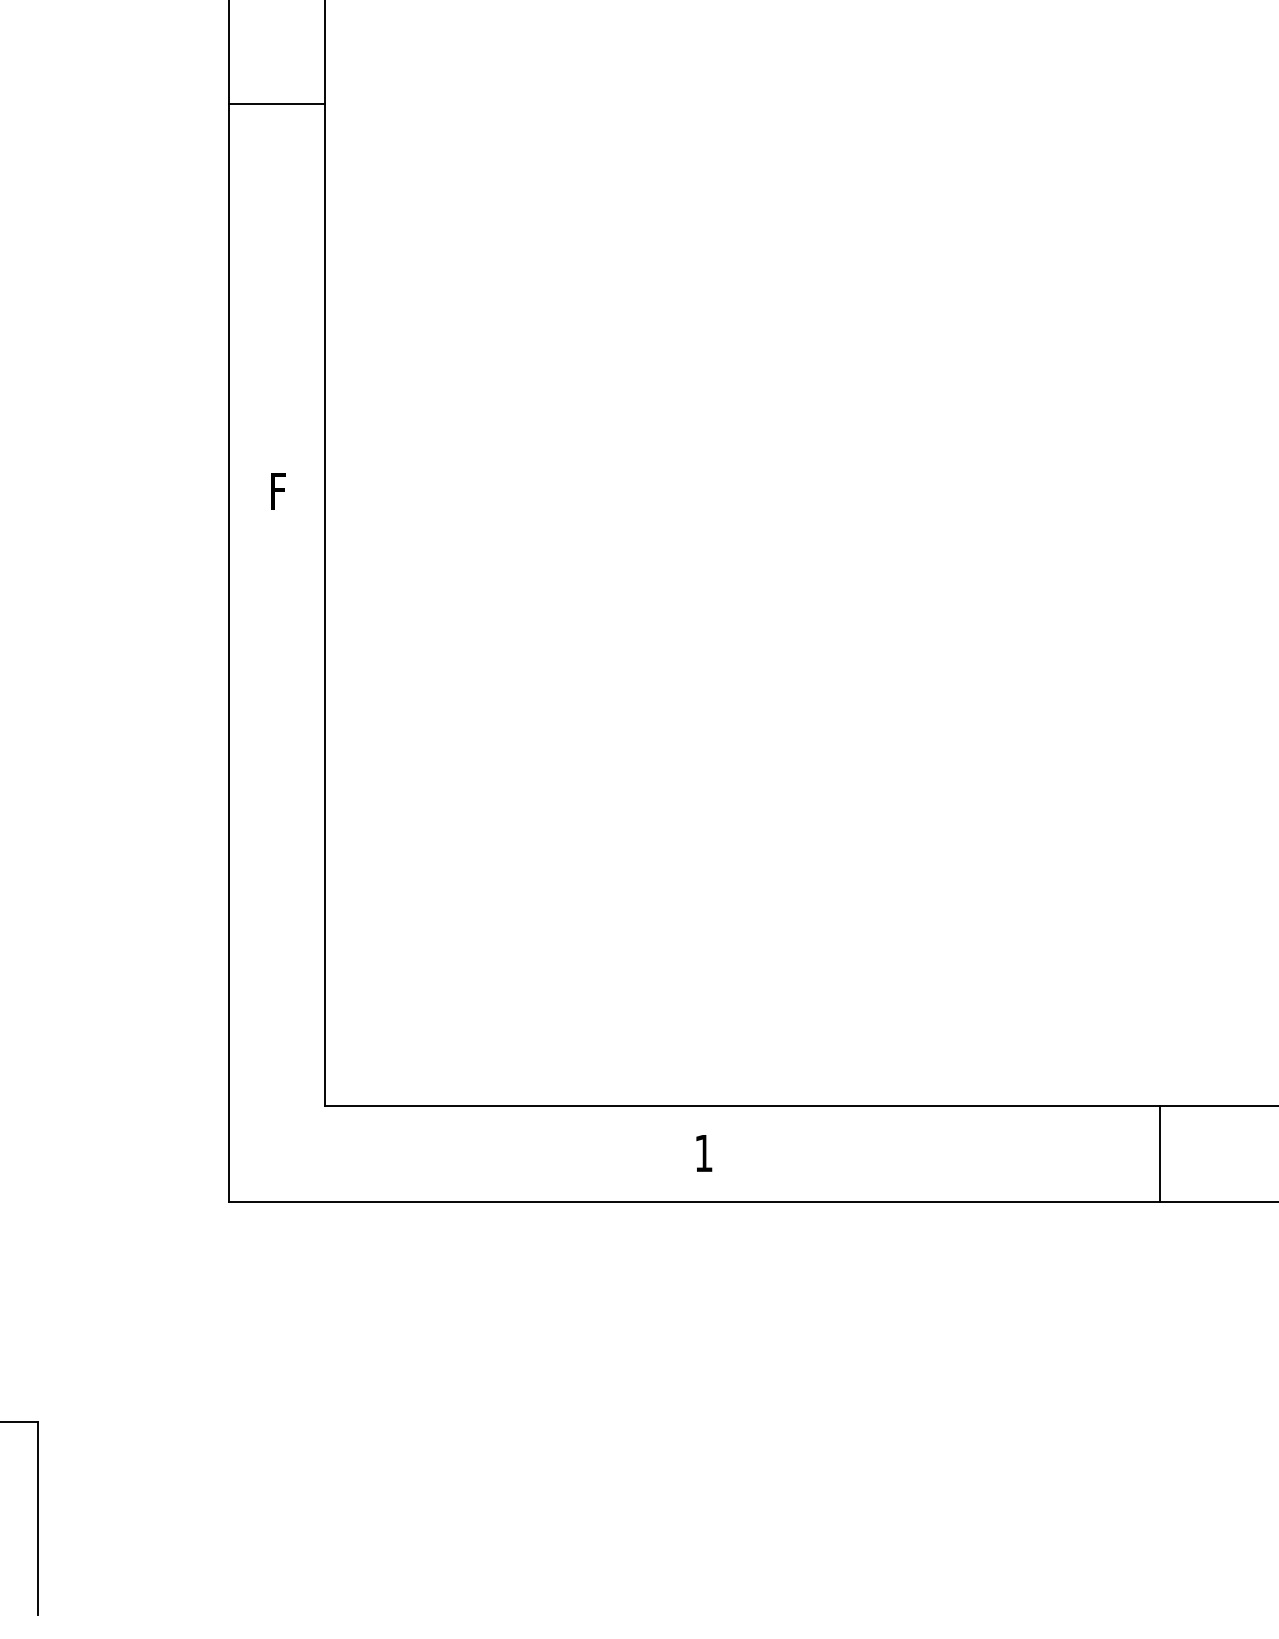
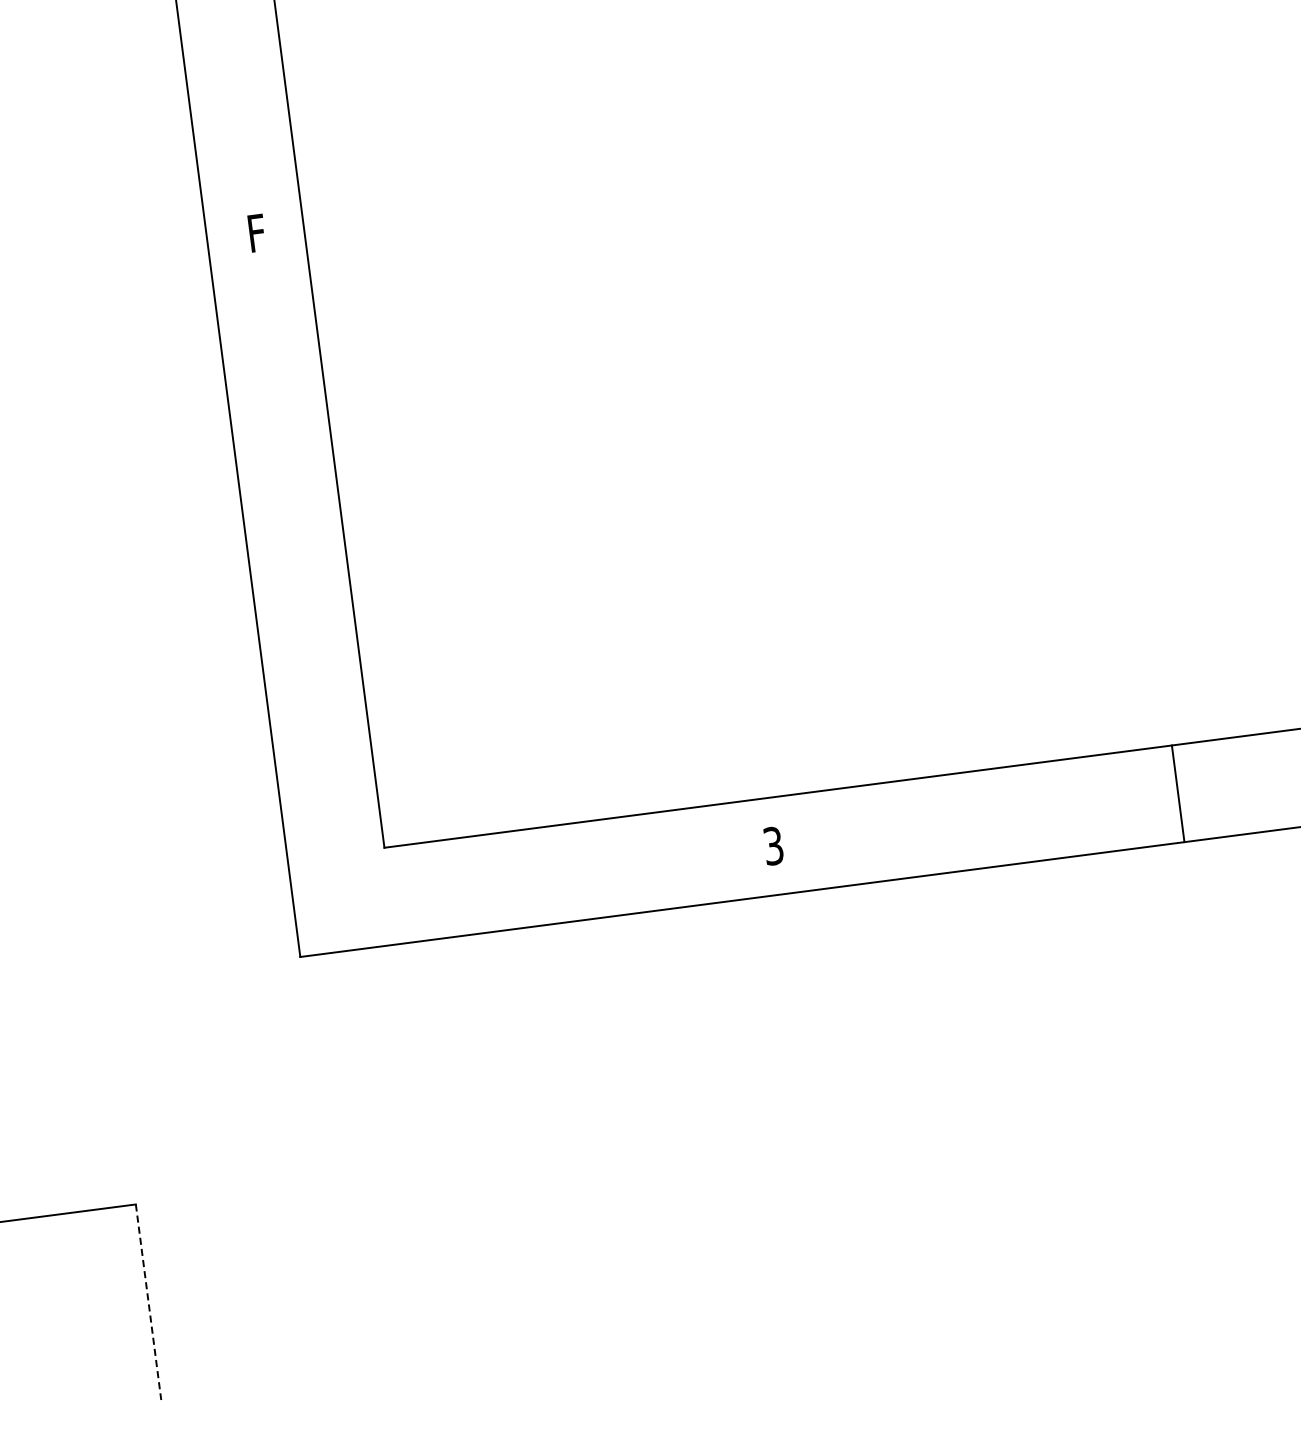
text: (703, 1153) -> (773, 846), 1 -> 3
line: (1159, 1153) -> (1178, 793), moved
line: (37, 1518) -> (148, 1302), solid -> dashed

